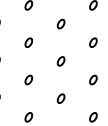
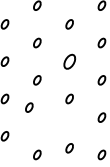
part: (60, 23) -> (69, 61), size x1.6
part: (28, 79) -> (29, 107), moved
part: (60, 98) -> (69, 148), moved

